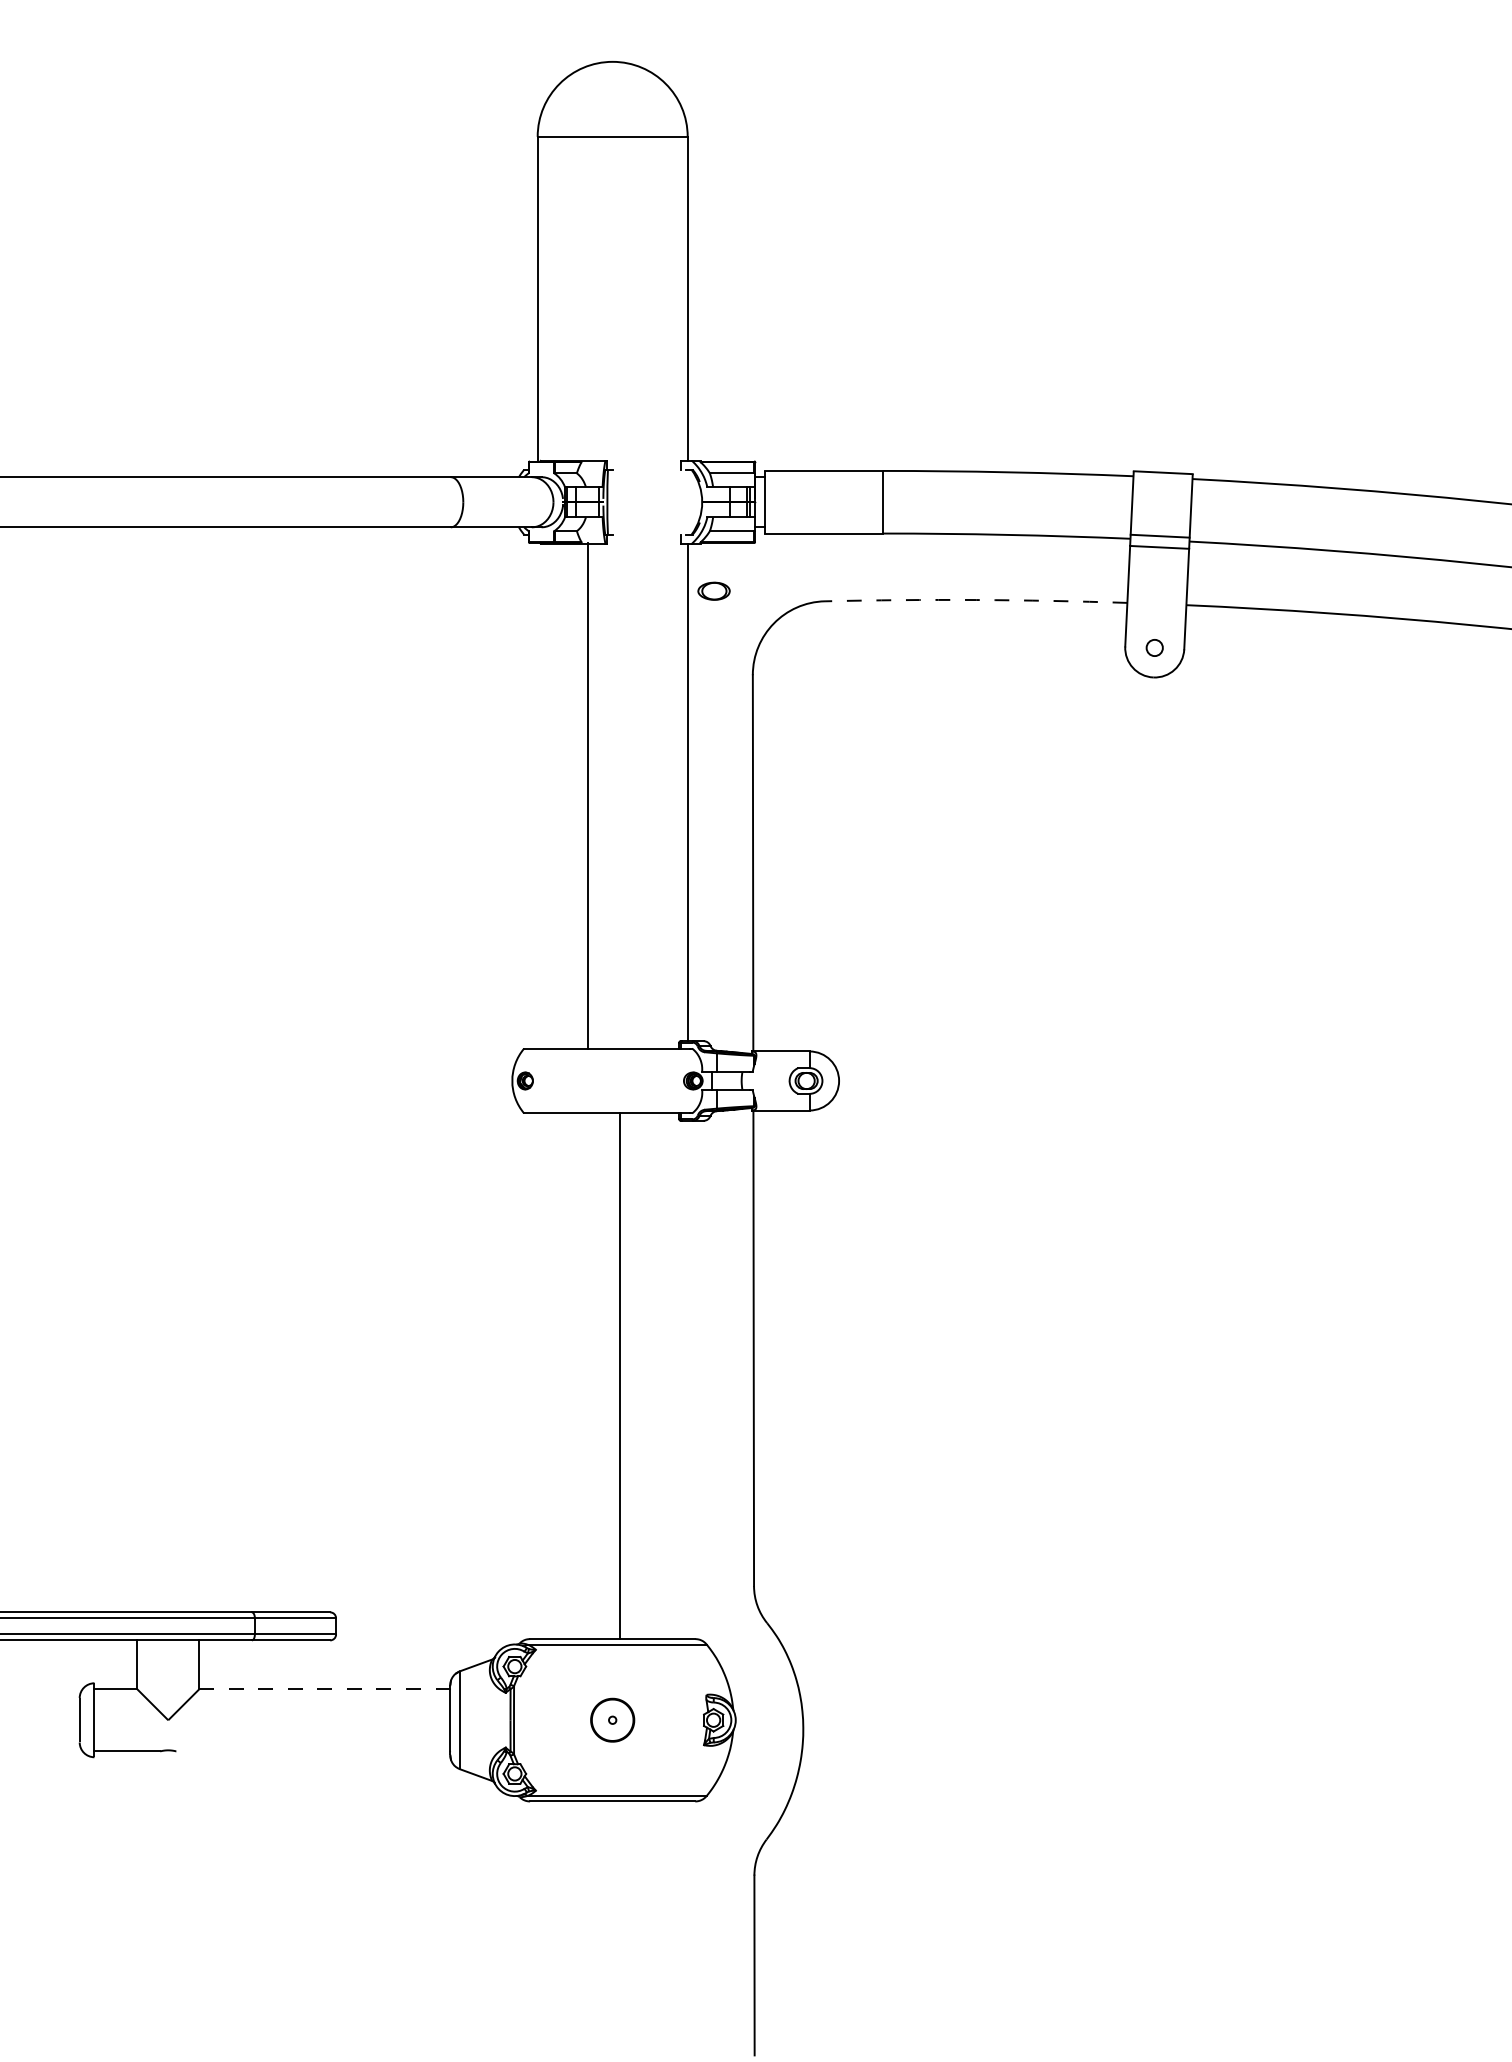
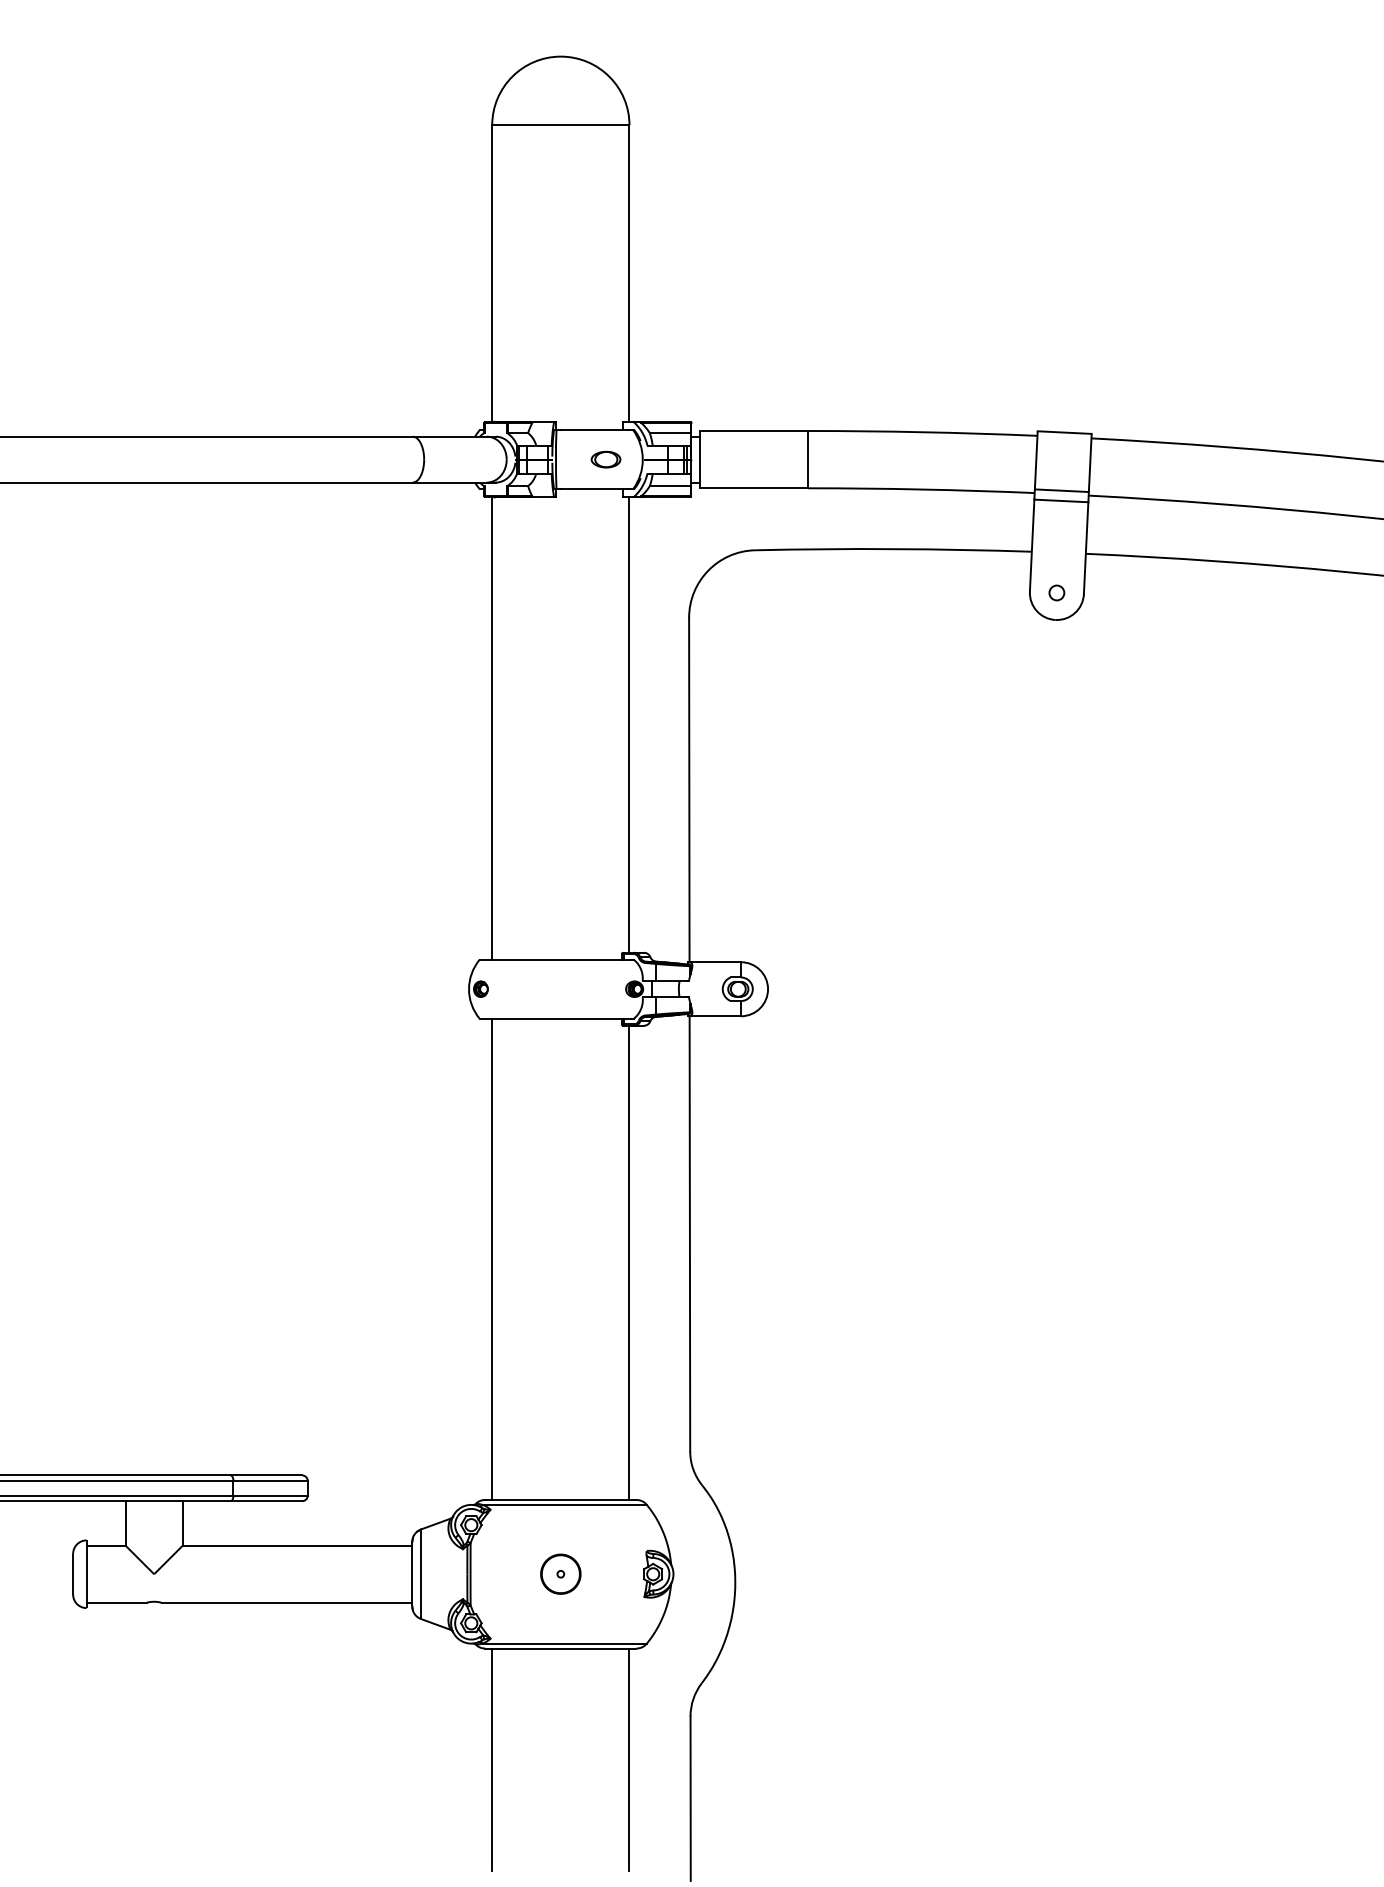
line: (648, 469) -> (593, 429), added
line: (648, 534) -> (593, 489), added
part: (713, 590) -> (605, 458), moved
arc: (976, 600) -> (893, 549), dashed -> solid
line: (587, 795) -> (492, 727), moved
line: (619, 1376) -> (492, 1259), moved
line: (687, 1379) -> (629, 1262), added
line: (324, 1689) -> (297, 1546), dashed -> solid
line: (313, 1751) -> (287, 1602), added
line: (537, 1922) -> (492, 1759), added
line: (687, 1923) -> (629, 1760), added

